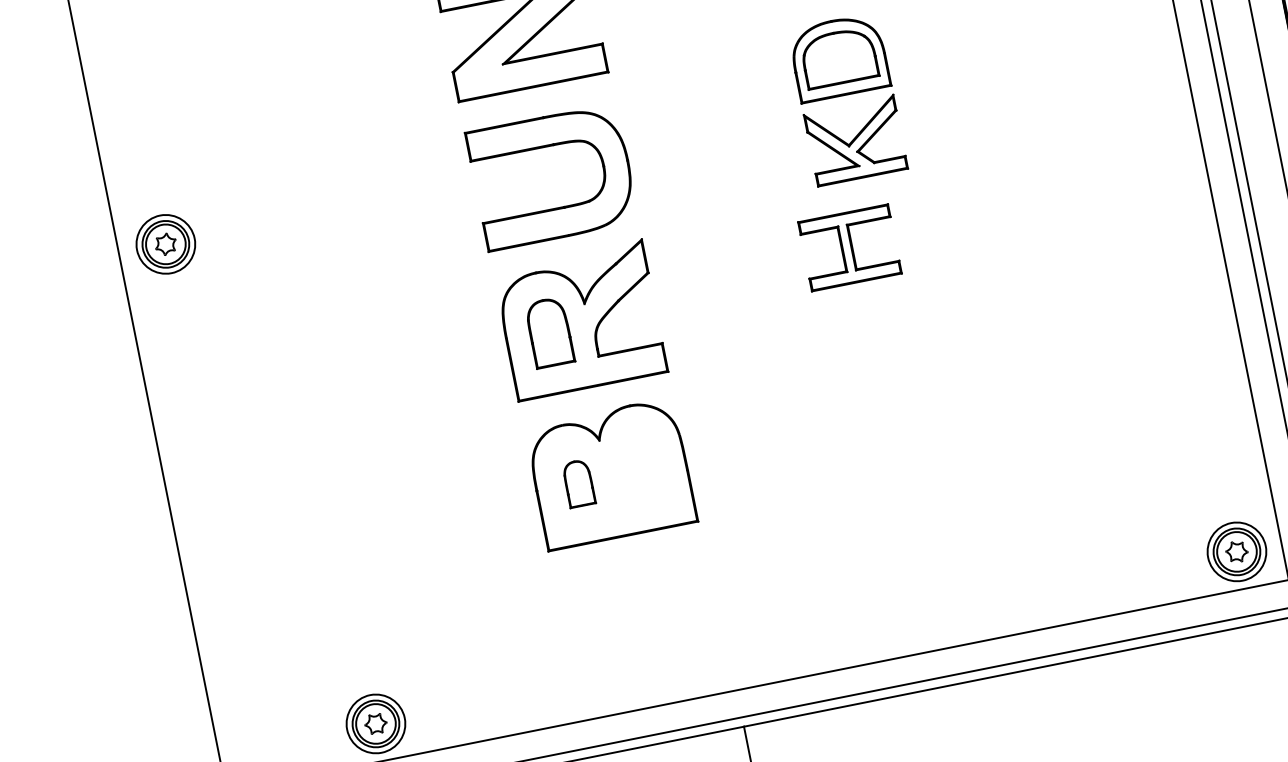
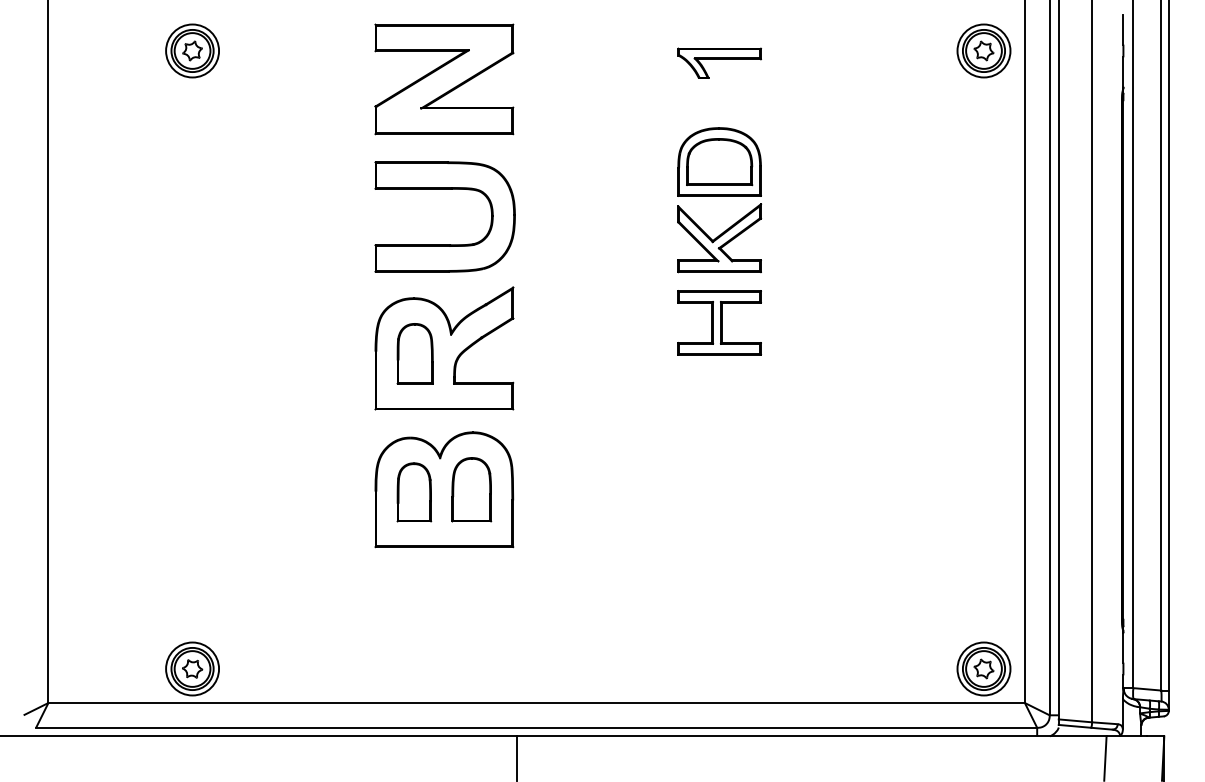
part: (165, 243) -> (192, 50), moved
part: (849, 247) -> (719, 322), moved
part: (640, 468) -> (471, 489), added
part: (579, 483) -> (414, 492), size x1.43

